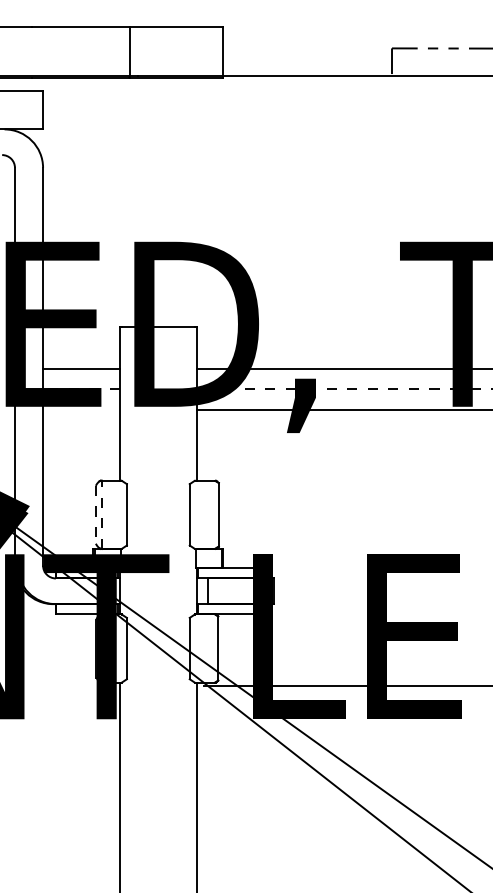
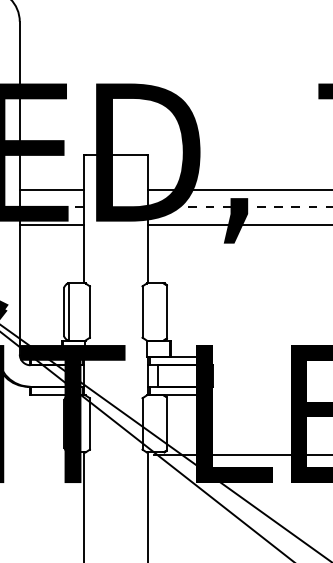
line: (81, 410) -> (51, 224), added
line: (95, 514) -> (63, 311), dashed -> solid
line: (101, 514) -> (68, 311), dashed -> solid

